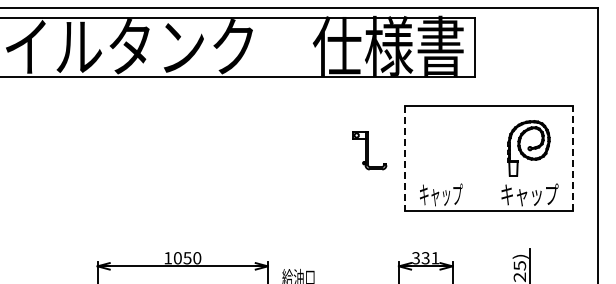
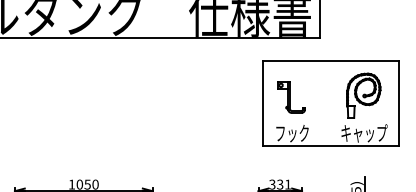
part: (369, 150) -> (291, 97), moved
line: (404, 158) -> (263, 104), dashed -> solid
line: (573, 158) -> (399, 104), dashed -> solid
text: (441, 194) -> (293, 133), キャップ -> フック

